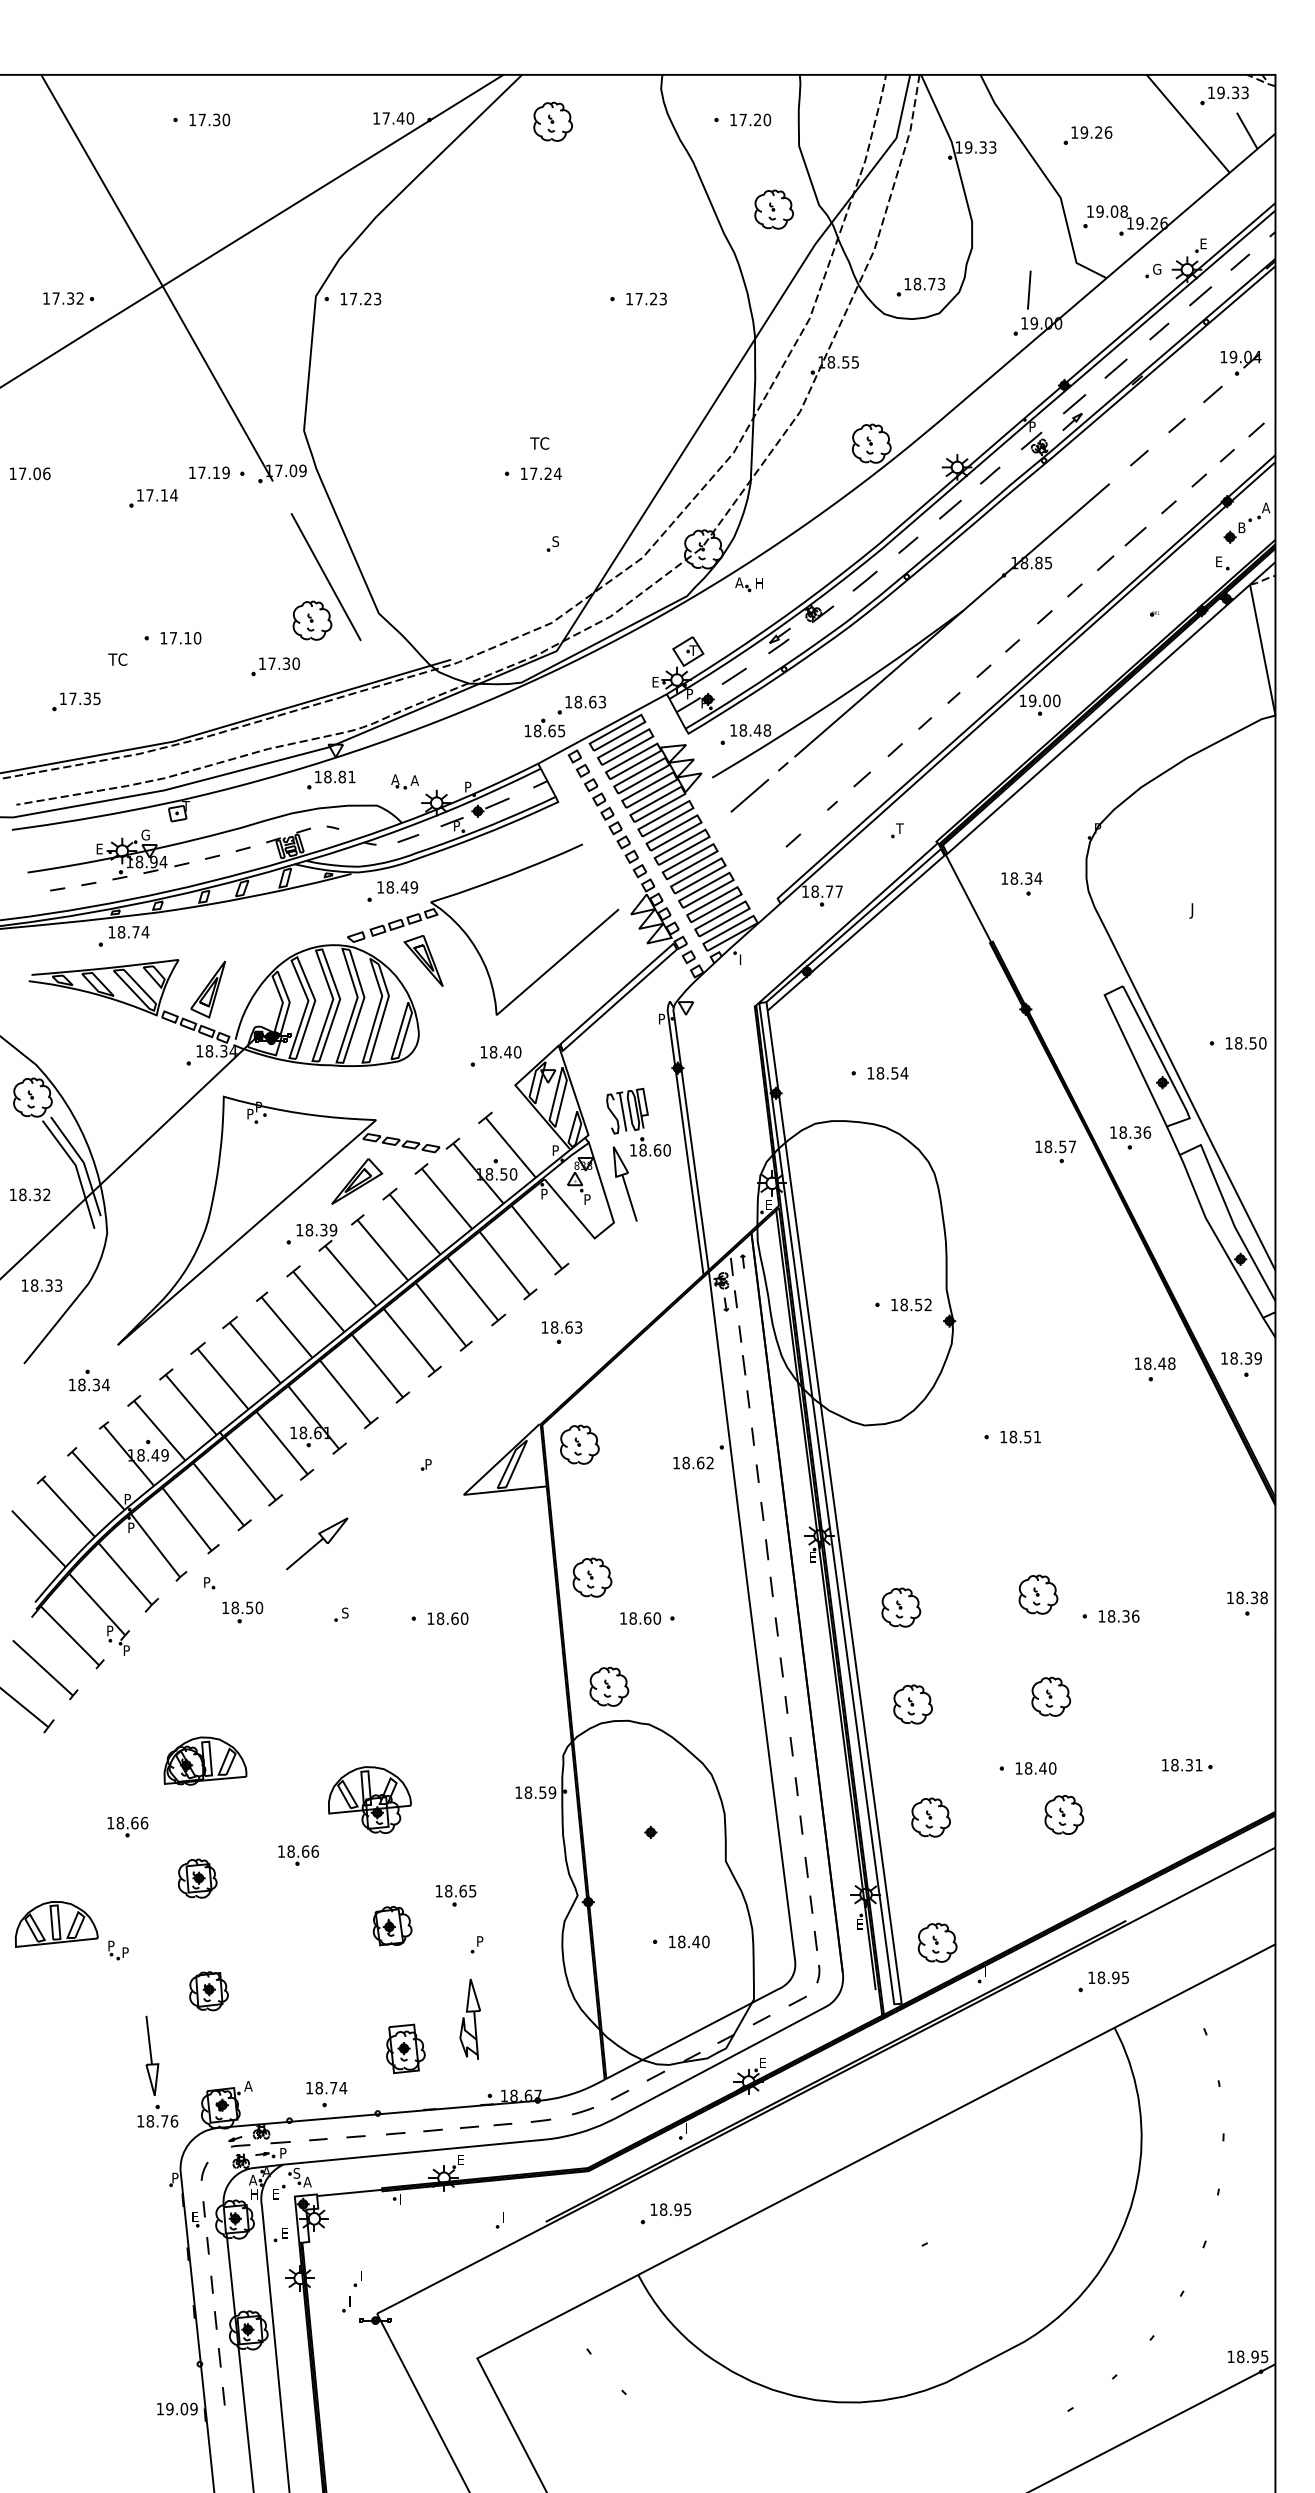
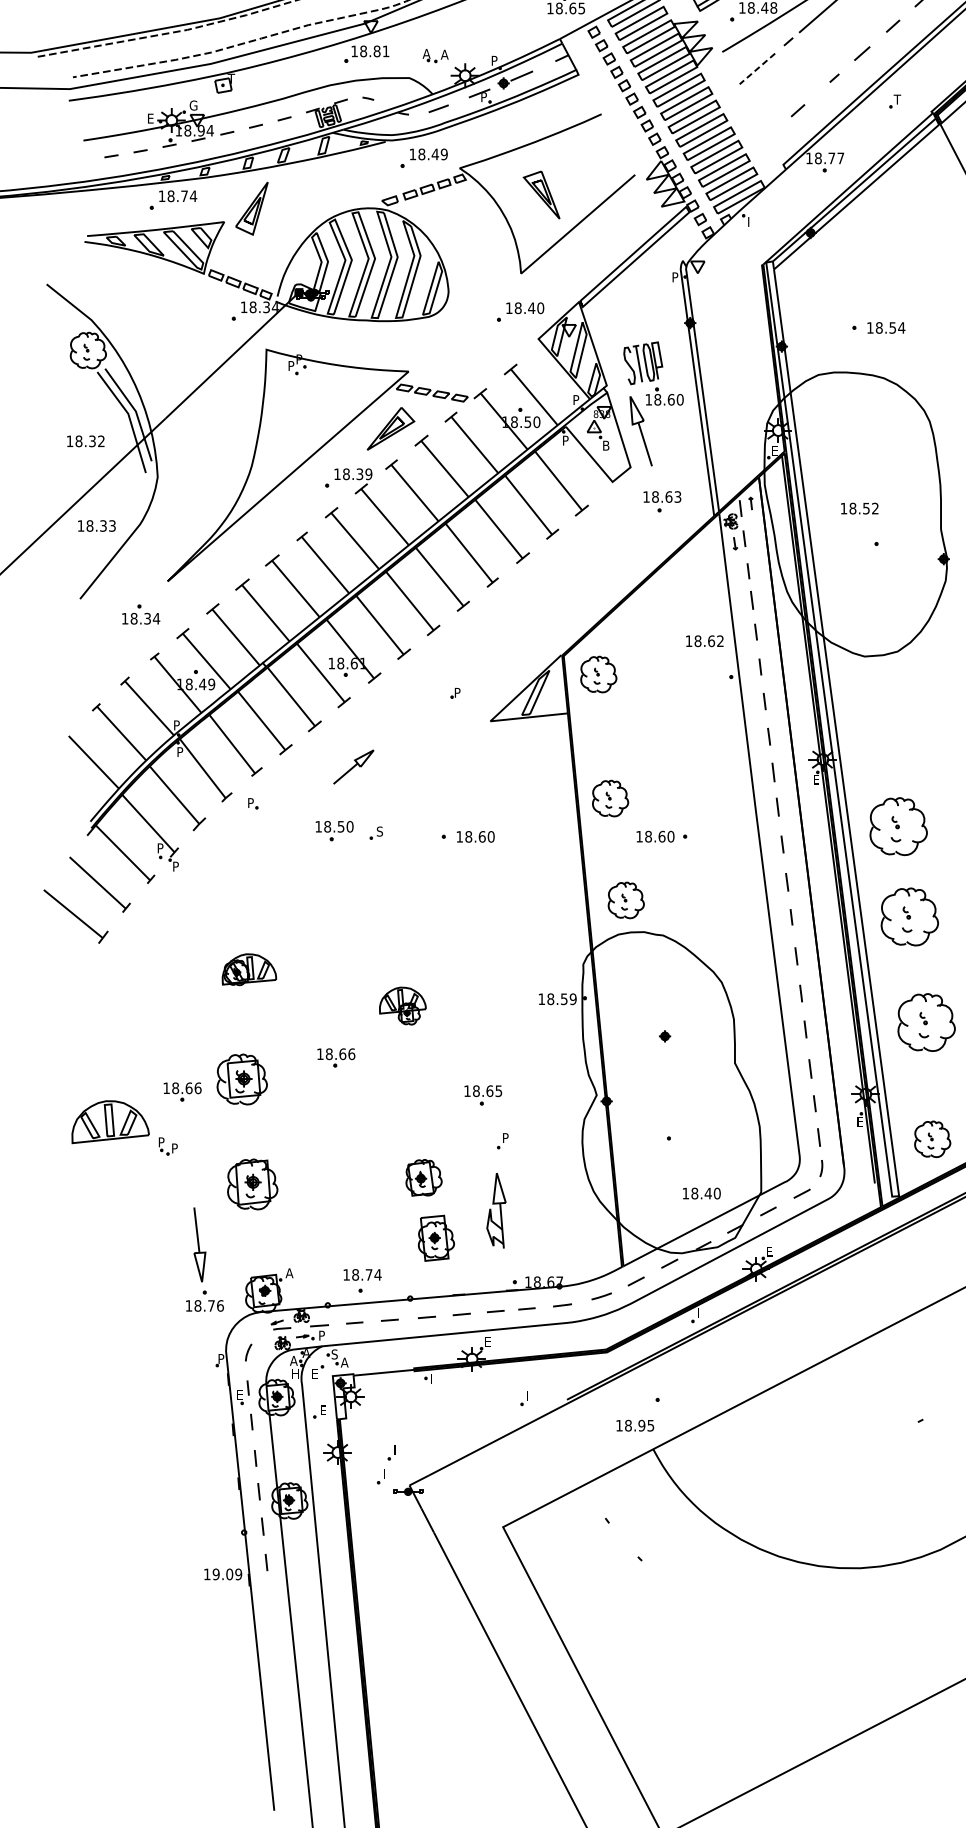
line: (749, 796) -> (757, 69), solid -> dashed
part: (423, 960) -> (541, 194), moved
part: (207, 989) -> (251, 208), moved
text: (588, 1199) -> (606, 445), P -> B
text: (911, 1304) -> (859, 508), moved
part: (561, 1332) -> (661, 501), moved
text: (693, 1462) -> (704, 640), moved
part: (317, 1543) -> (353, 766), size x0.7
part: (901, 1607) -> (898, 826), size x1.6
part: (242, 1612) -> (334, 831), moved
part: (912, 1704) -> (909, 916), size x1.6
part: (205, 1760) -> (249, 969), size x0.7
part: (369, 1799) -> (402, 1005), size x0.6
part: (930, 1817) -> (925, 1022), size x1.6
part: (127, 1826) -> (182, 1091), moved
part: (197, 1878) -> (241, 1079), size x1.4
part: (392, 1926) -> (423, 1178), moved
text: (689, 1941) -> (702, 1193), moved
part: (208, 1991) -> (252, 1184), size x1.4
text: (671, 2209) -> (635, 1425), moved

